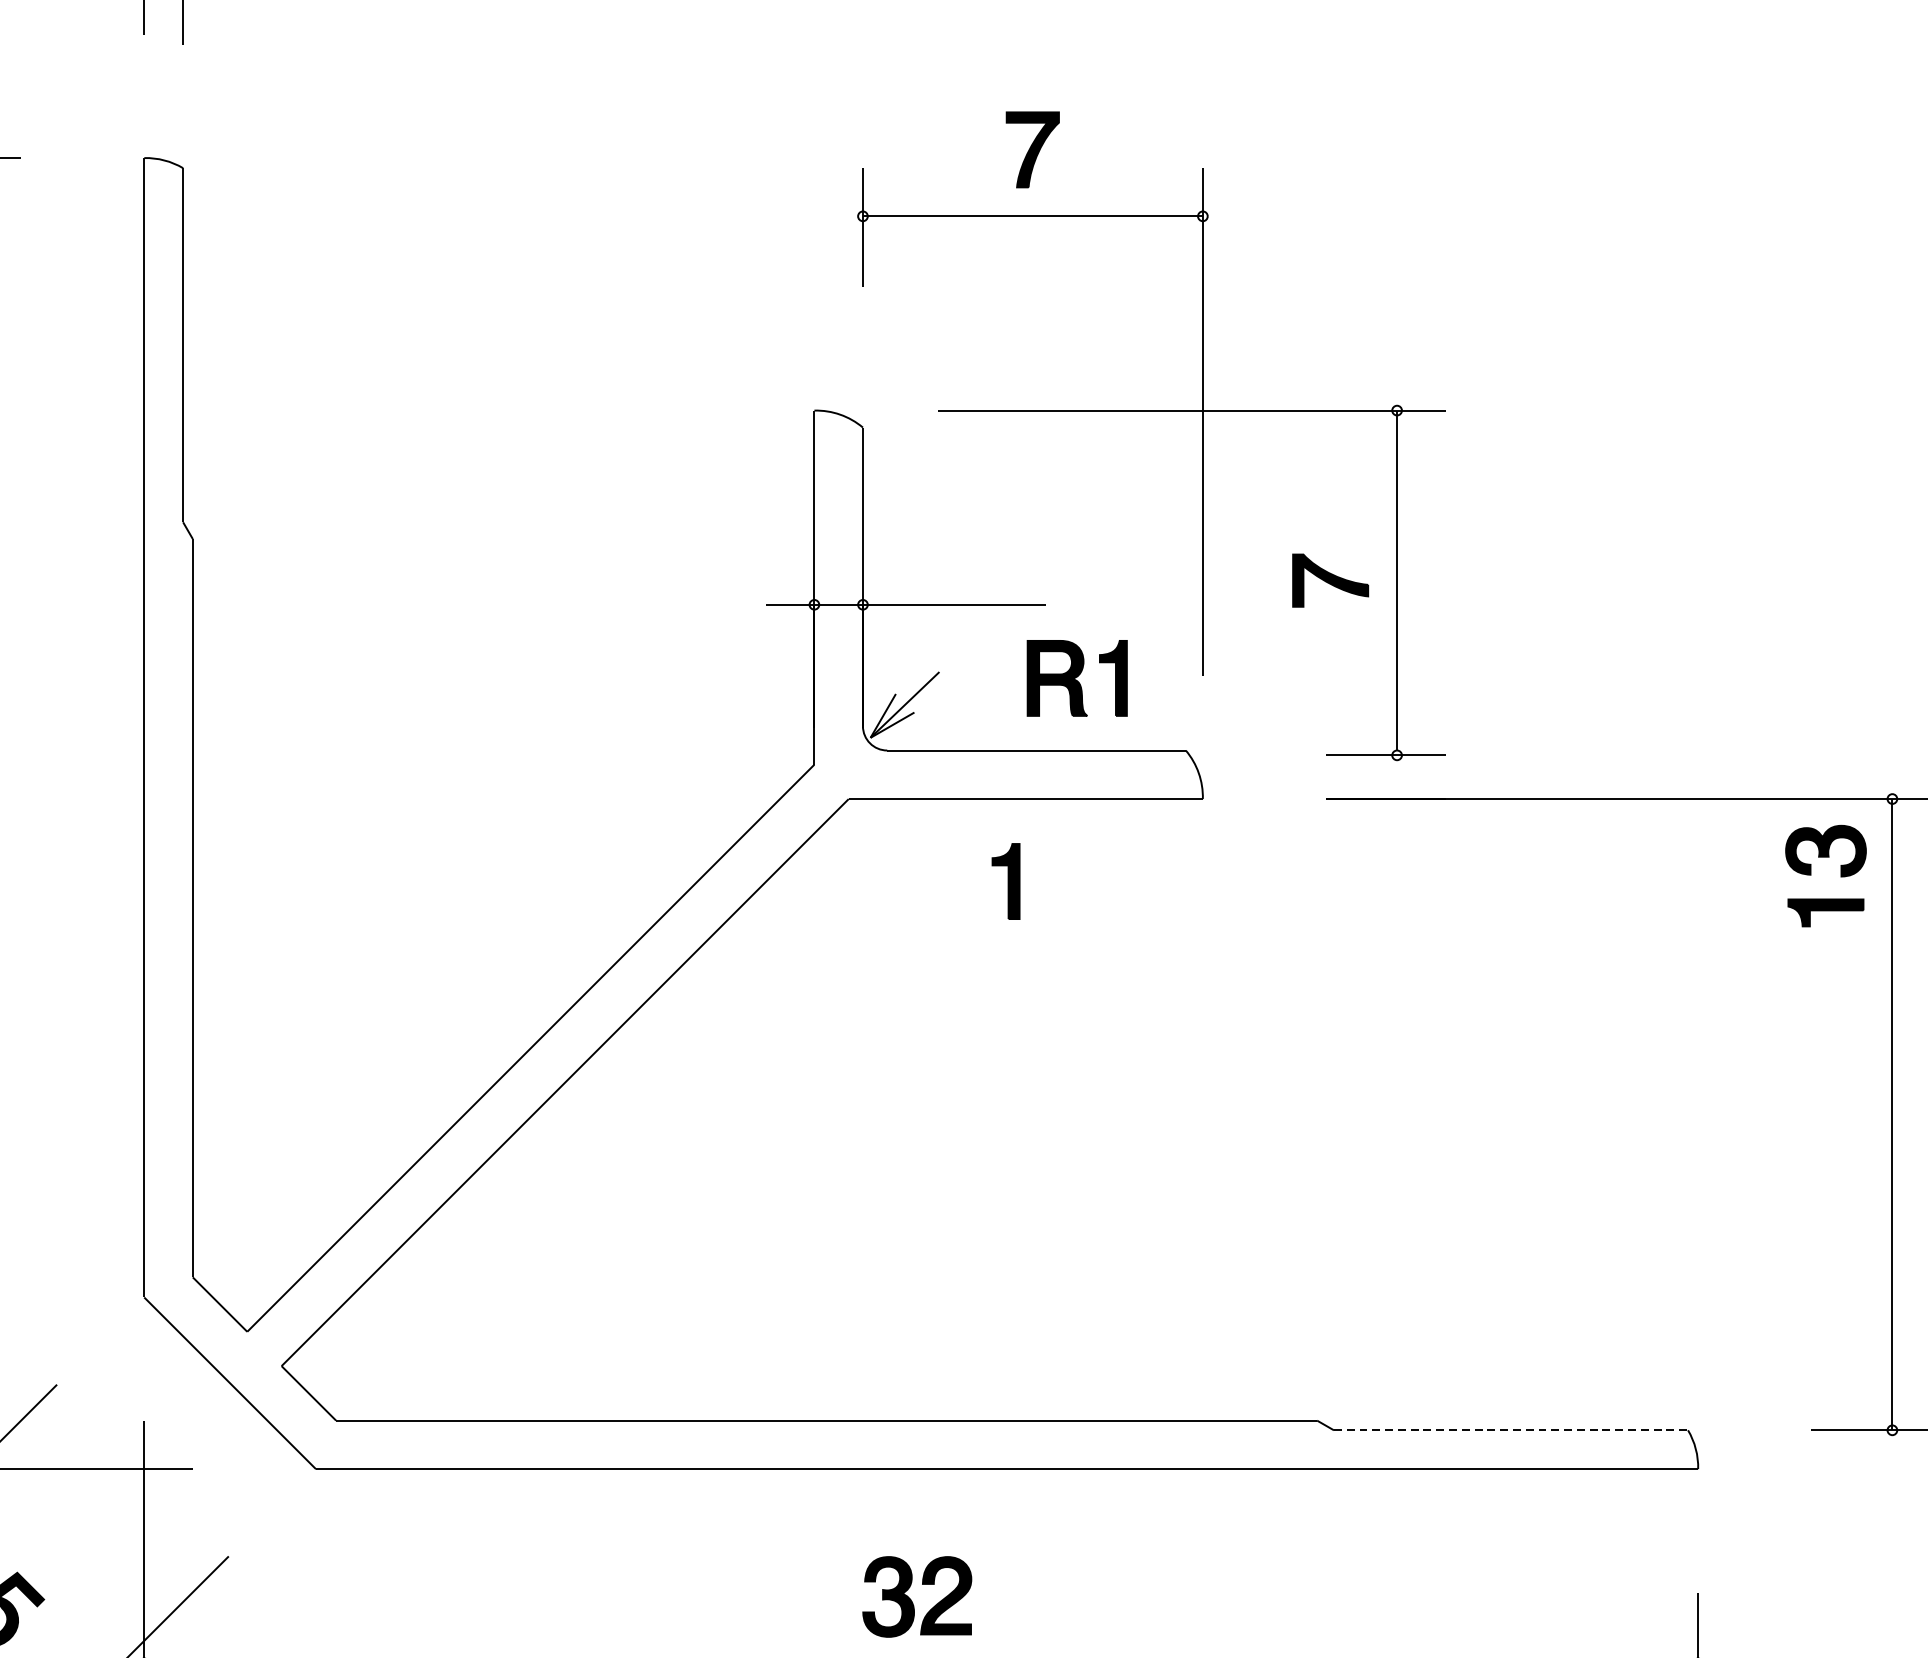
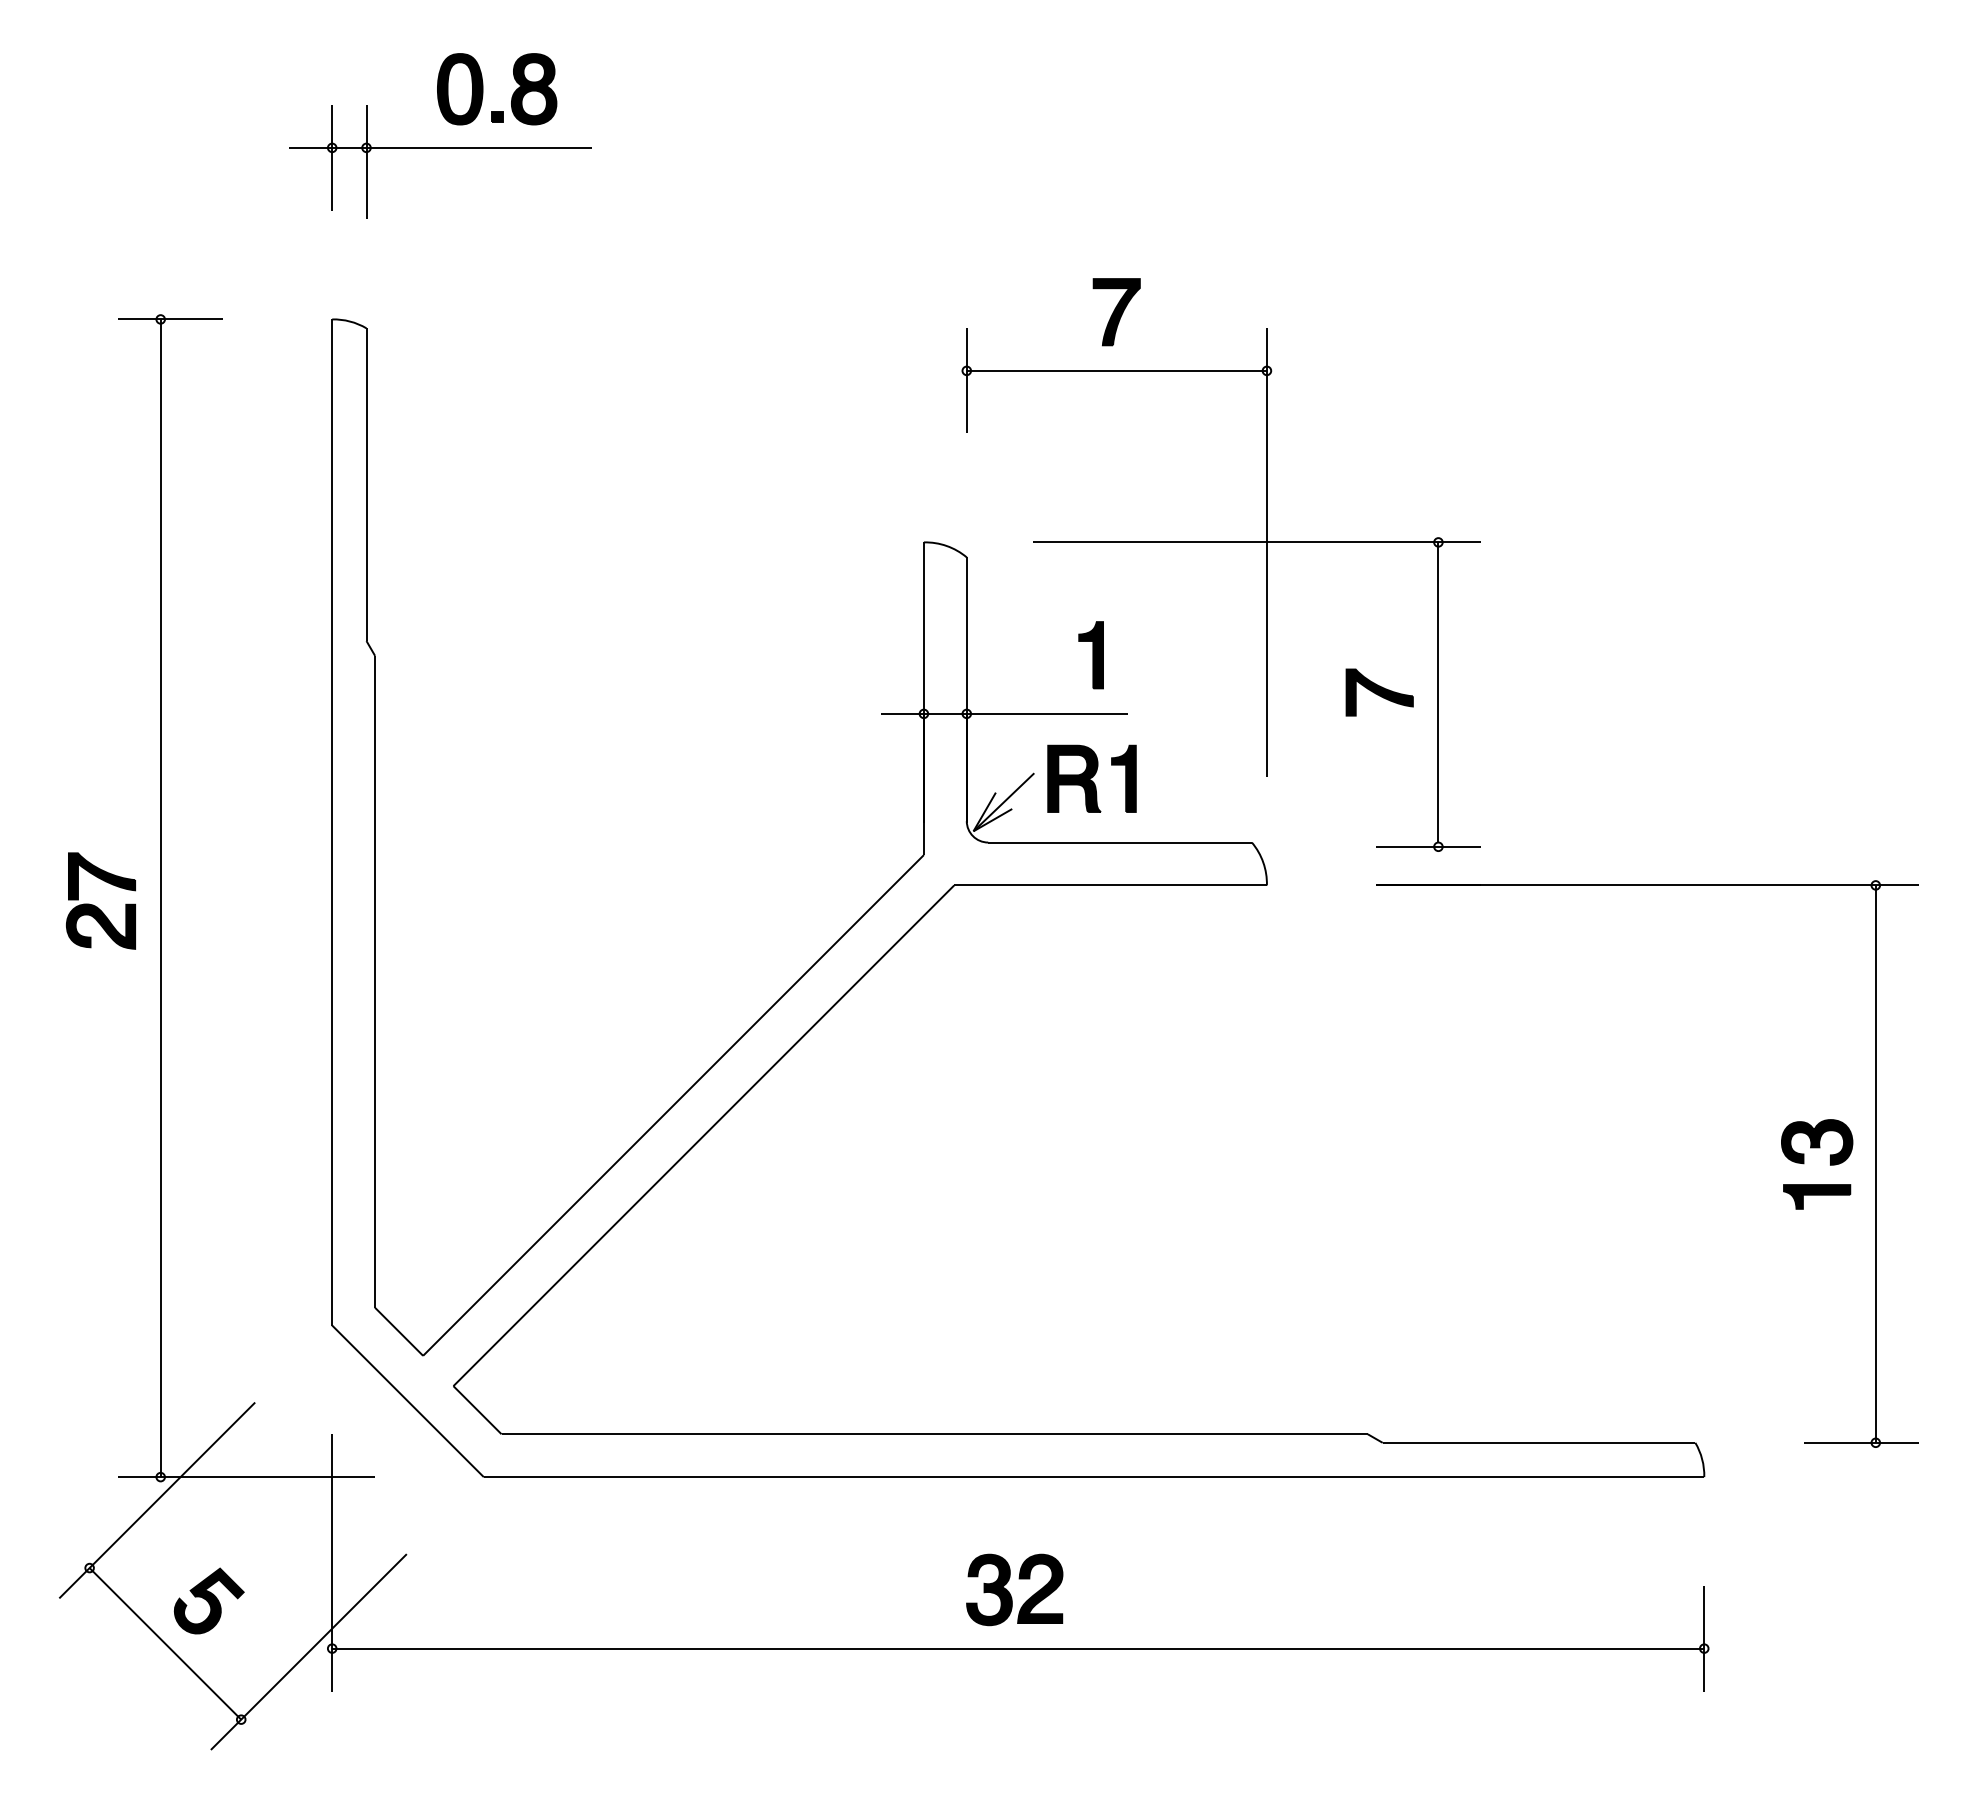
part: (1076, 677) -> (1091, 778), moved
part: (1841, 876) -> (1830, 1164), moved
part: (1005, 881) -> (1090, 655), moved
line: (1511, 1429) -> (1539, 1442), dashed -> solid

